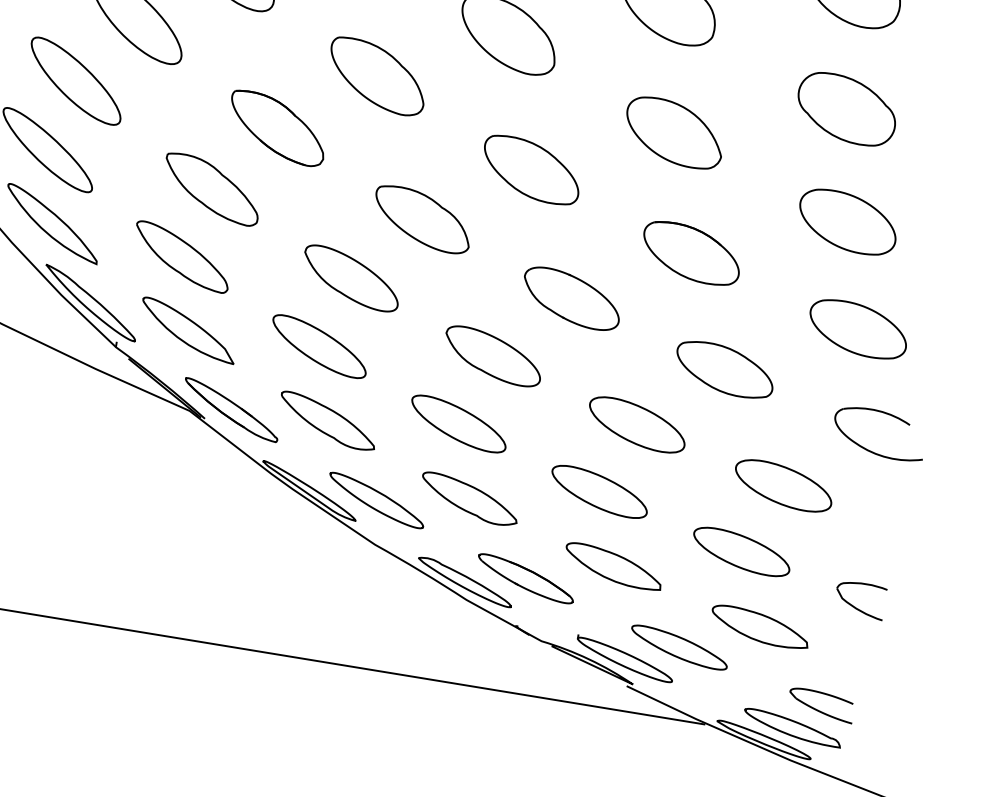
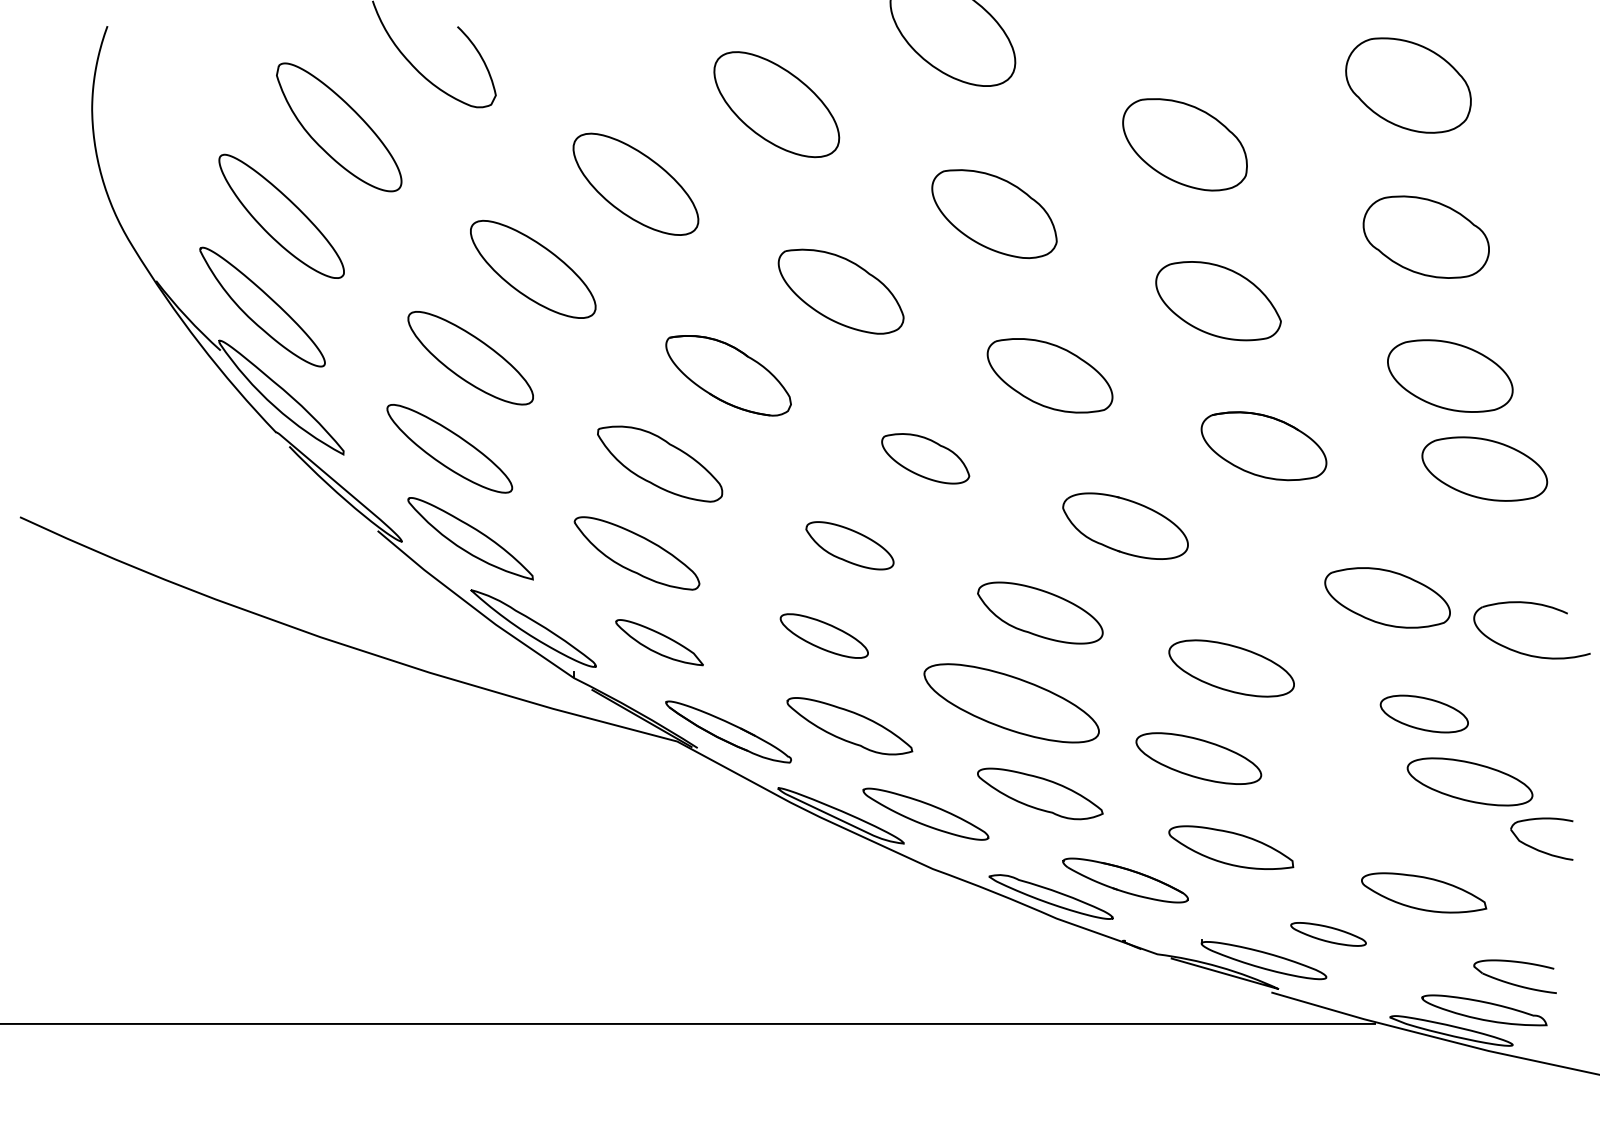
part: (422, 219) -> (925, 458), size x0.7
part: (351, 278) -> (849, 545), size x0.7
part: (858, 328) -> (1484, 468), moved
part: (188, 330) -> (659, 642), size x0.7
part: (319, 346) -> (824, 635), size x0.7
part: (724, 369) -> (1387, 597), moved
part: (458, 424) -> (1011, 703), size x1.4
part: (783, 485) -> (1424, 713), size x0.7
part: (741, 551) -> (1469, 781), moved
part: (679, 647) -> (1328, 934), size x0.6

